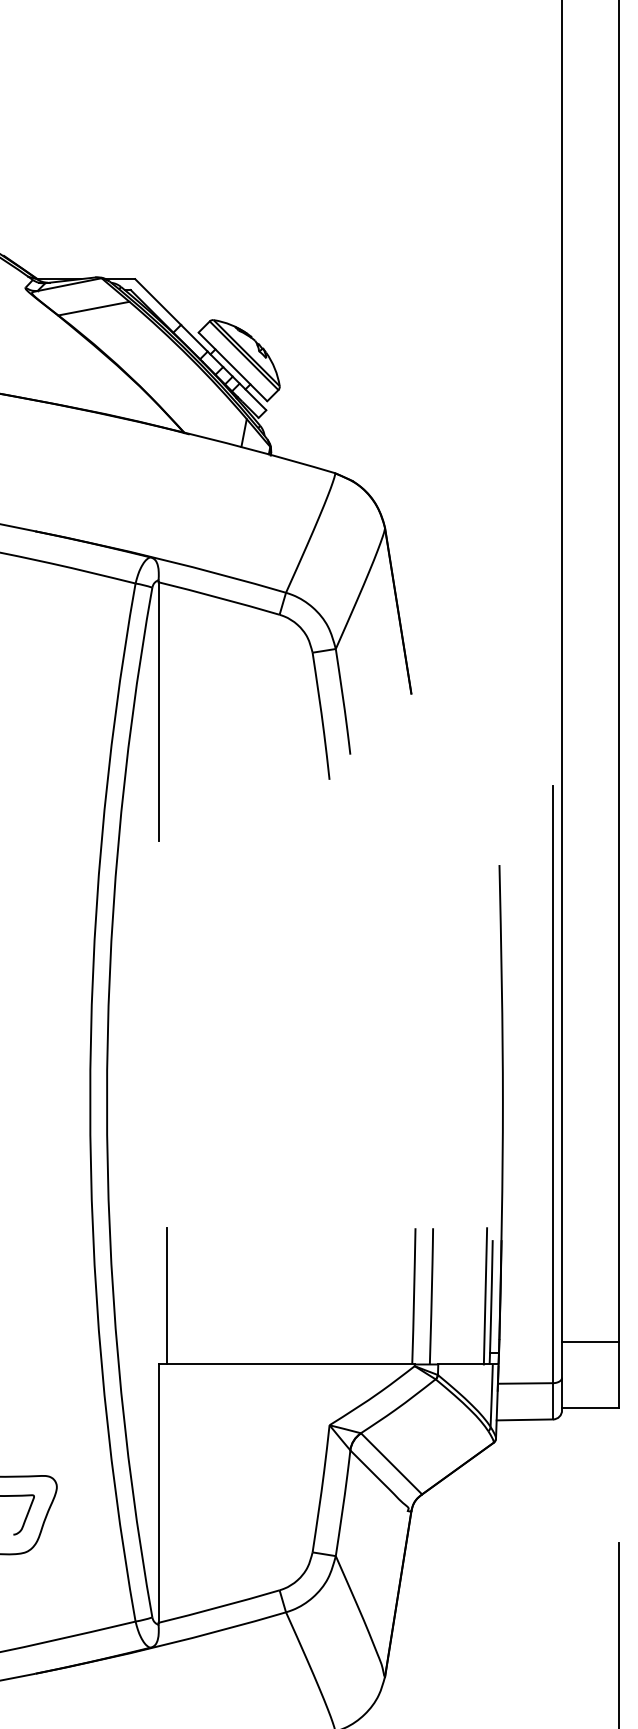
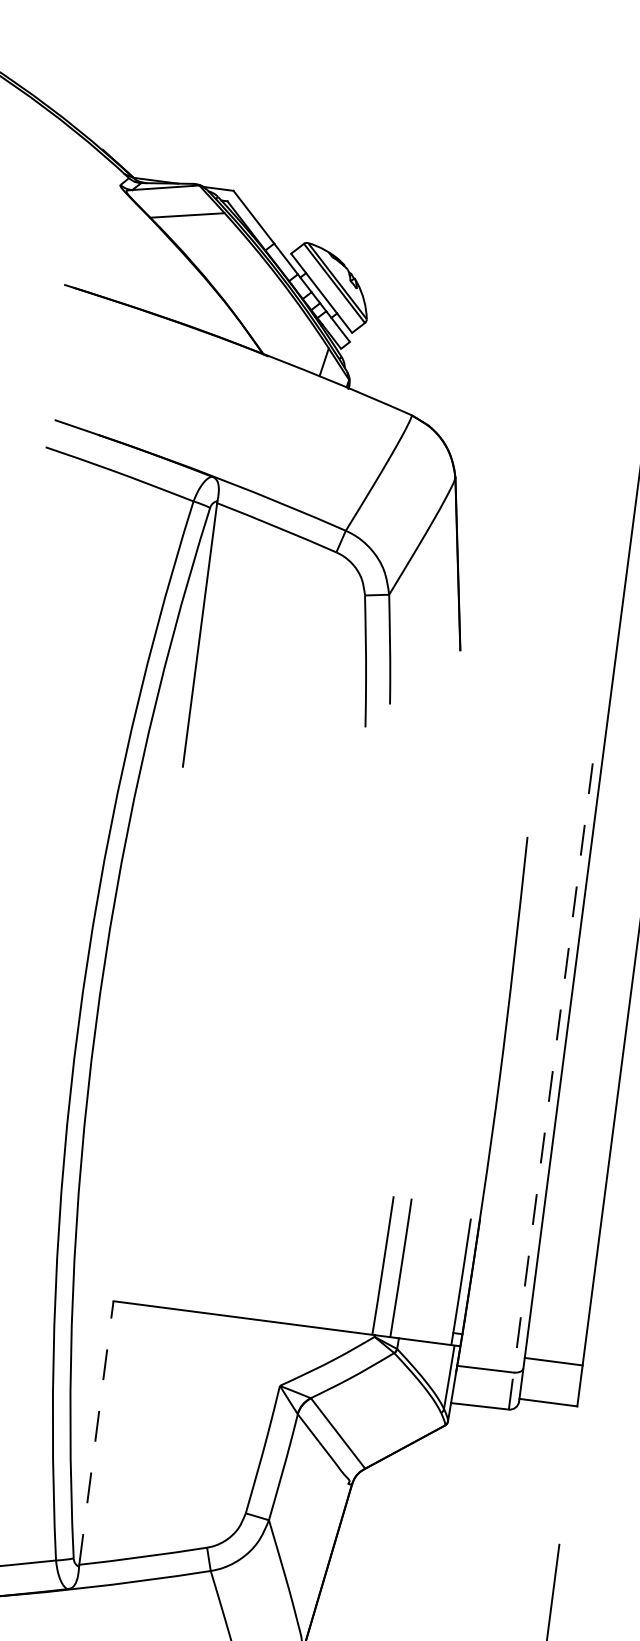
line: (553, 1102) -> (551, 1086), solid -> dashed
line: (167, 1296) -> (131, 1233), removed
line: (485, 1296) -> (456, 1275), removed
line: (590, 1341) -> (553, 1361), moved
line: (158, 1493) -> (96, 1432), solid -> dashed

